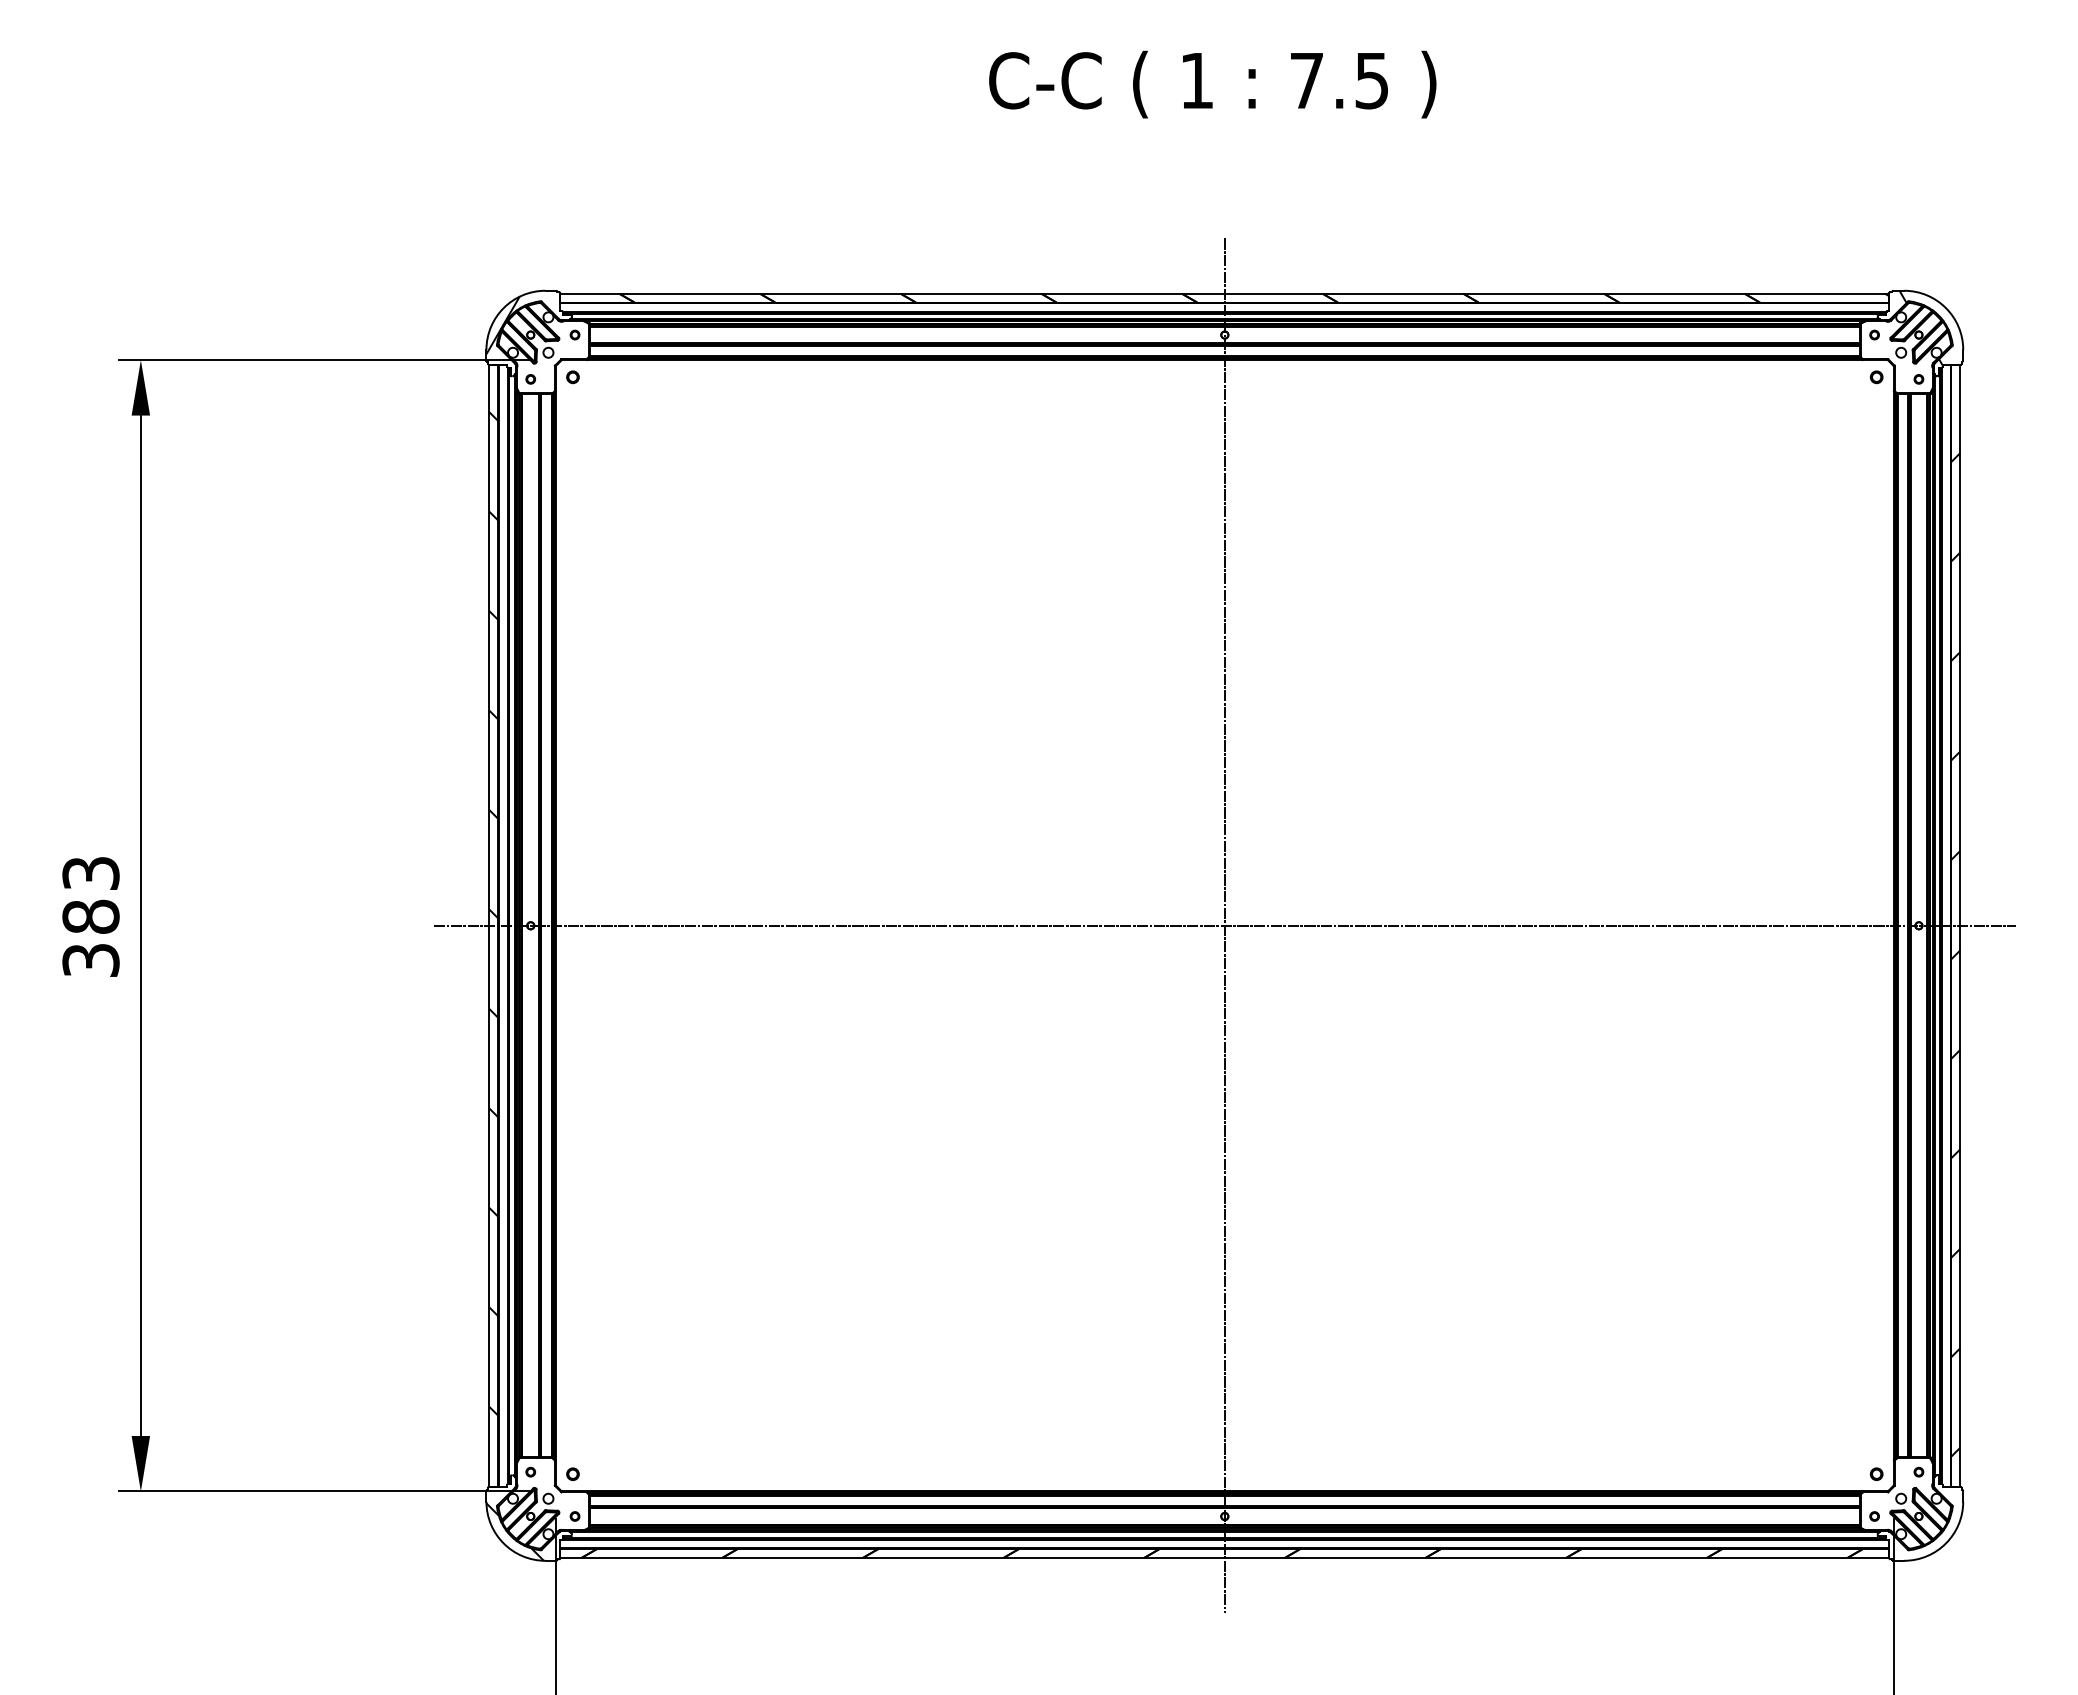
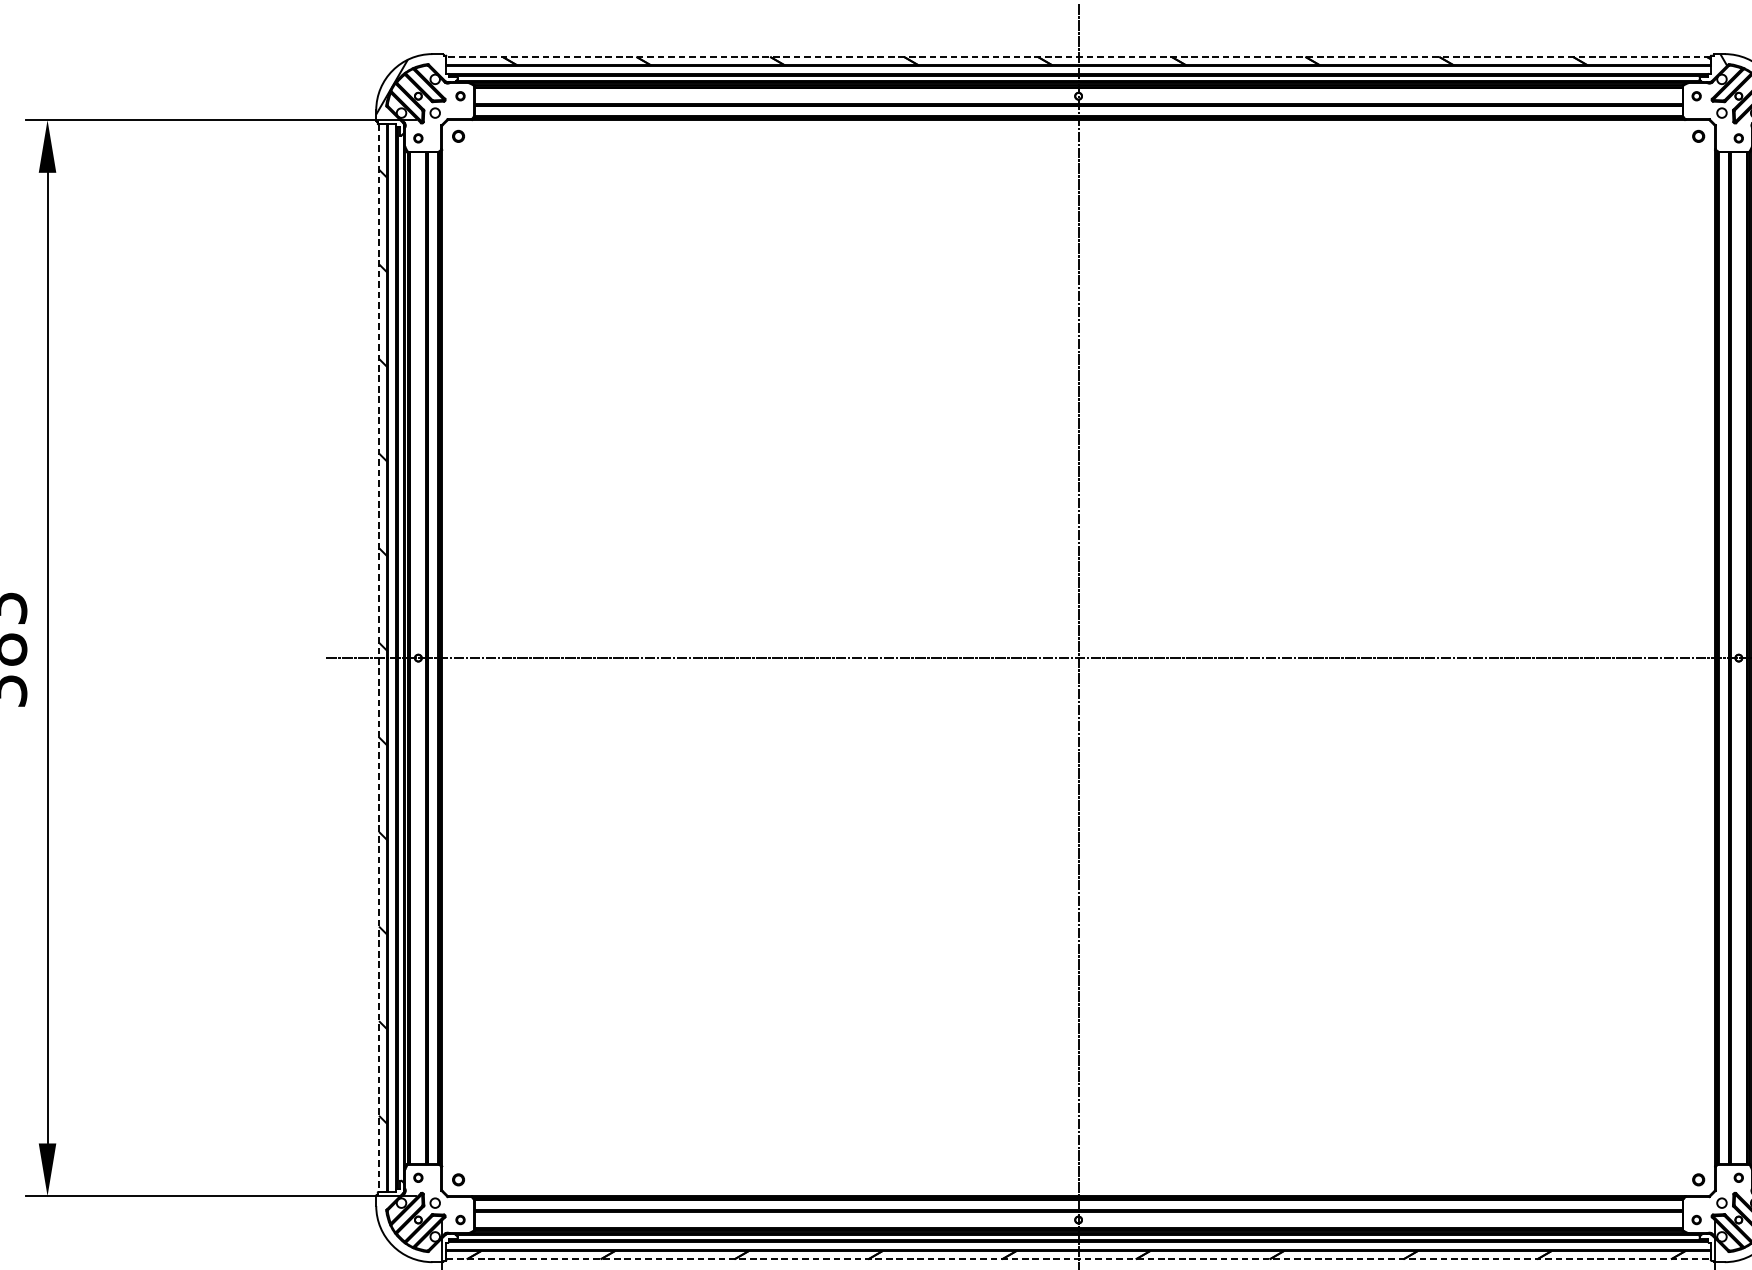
line: (1224, 293) -> (1078, 56), solid -> dashed
line: (489, 926) -> (379, 658), solid -> dashed
hatch: (514, 1531) -> (402, 1234), removed
line: (1224, 1557) -> (1078, 1259), solid -> dashed

